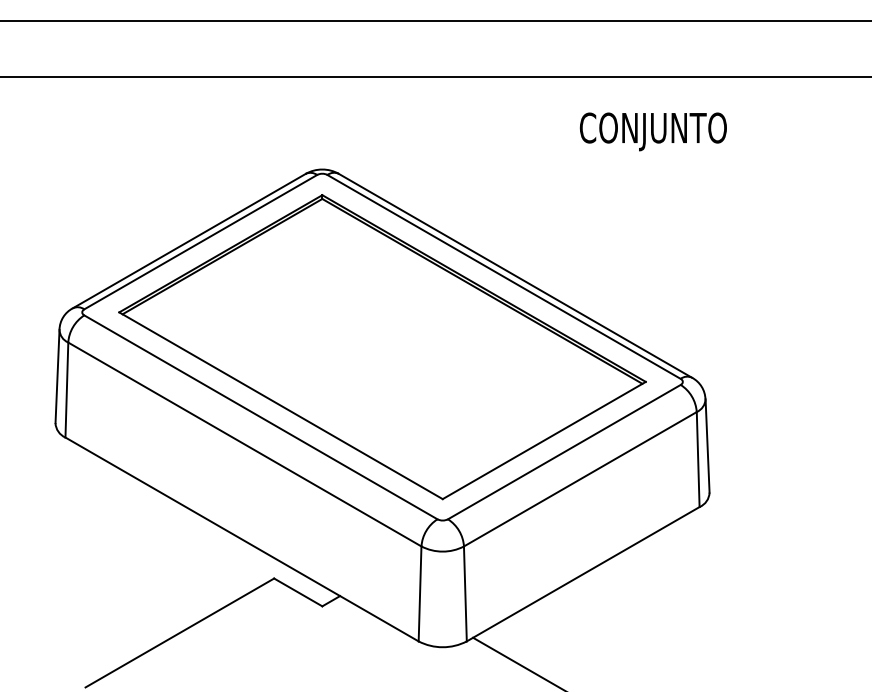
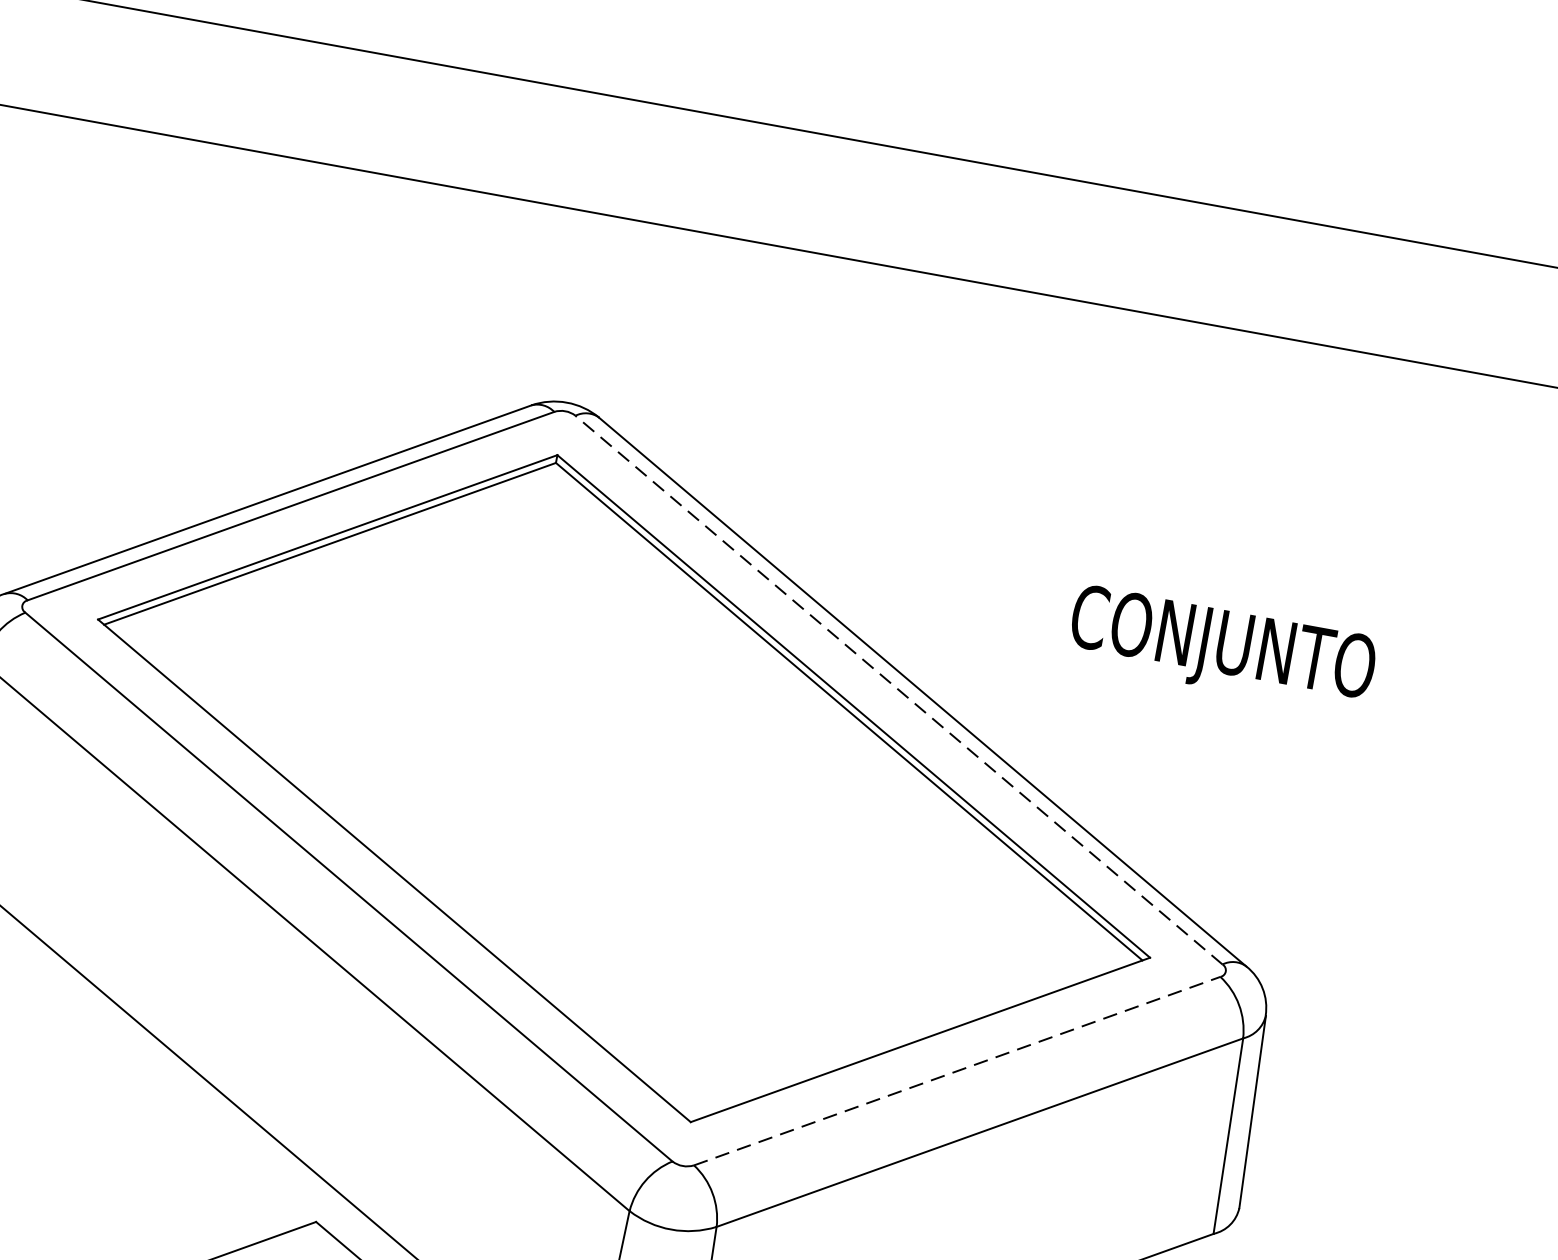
text: (652, 131) -> (1220, 648), moved
line: (504, 276) -> (899, 689), solid -> dashed
line: (564, 451) -> (957, 1069), solid -> dashed

